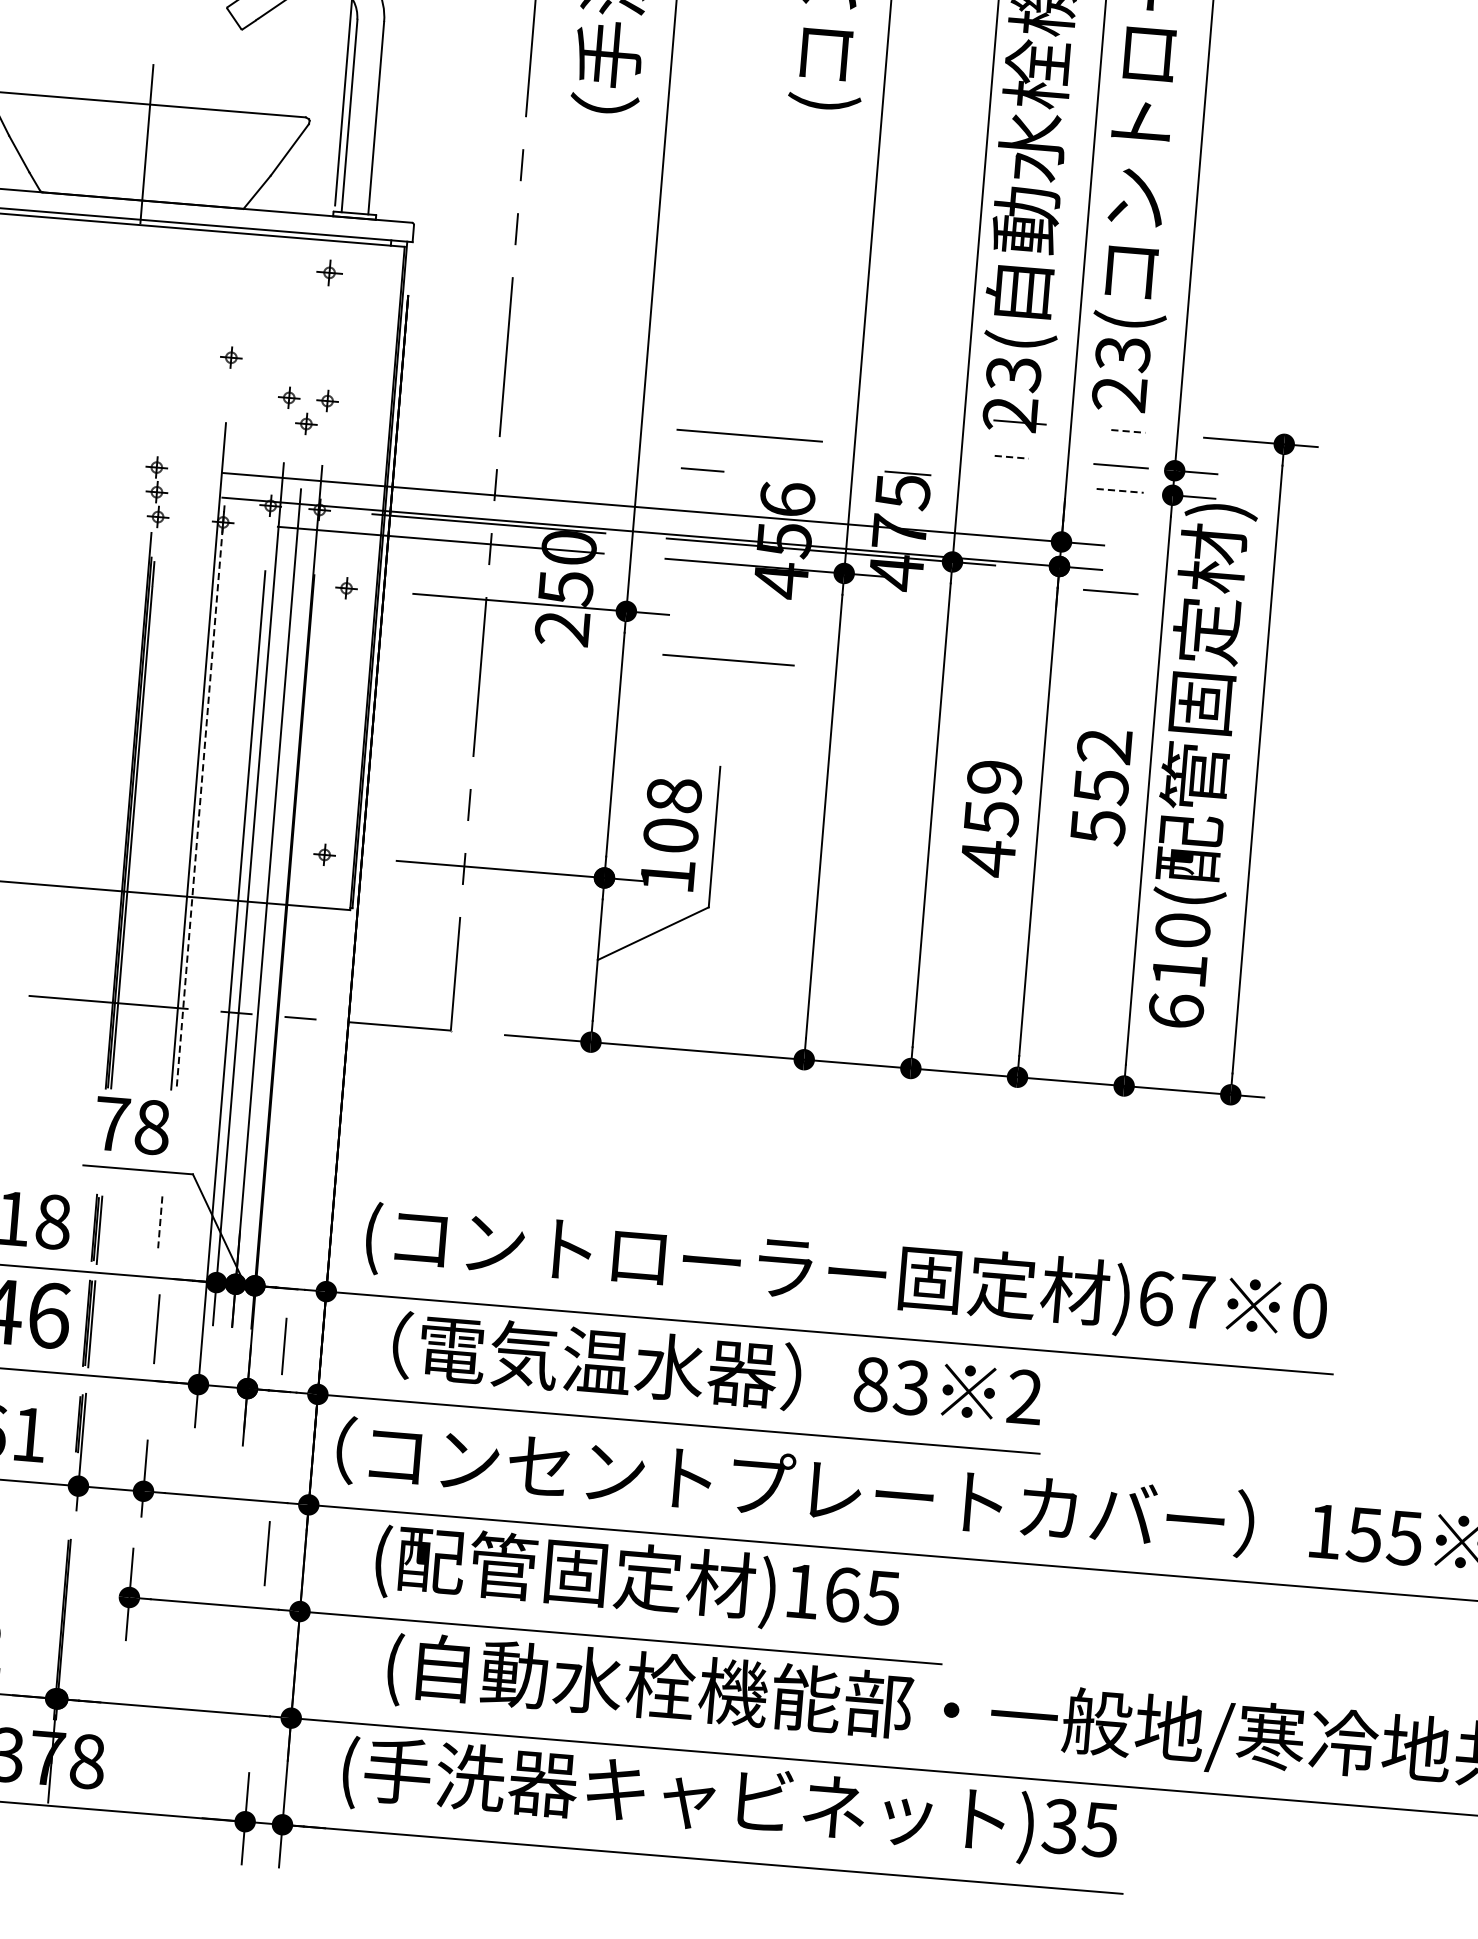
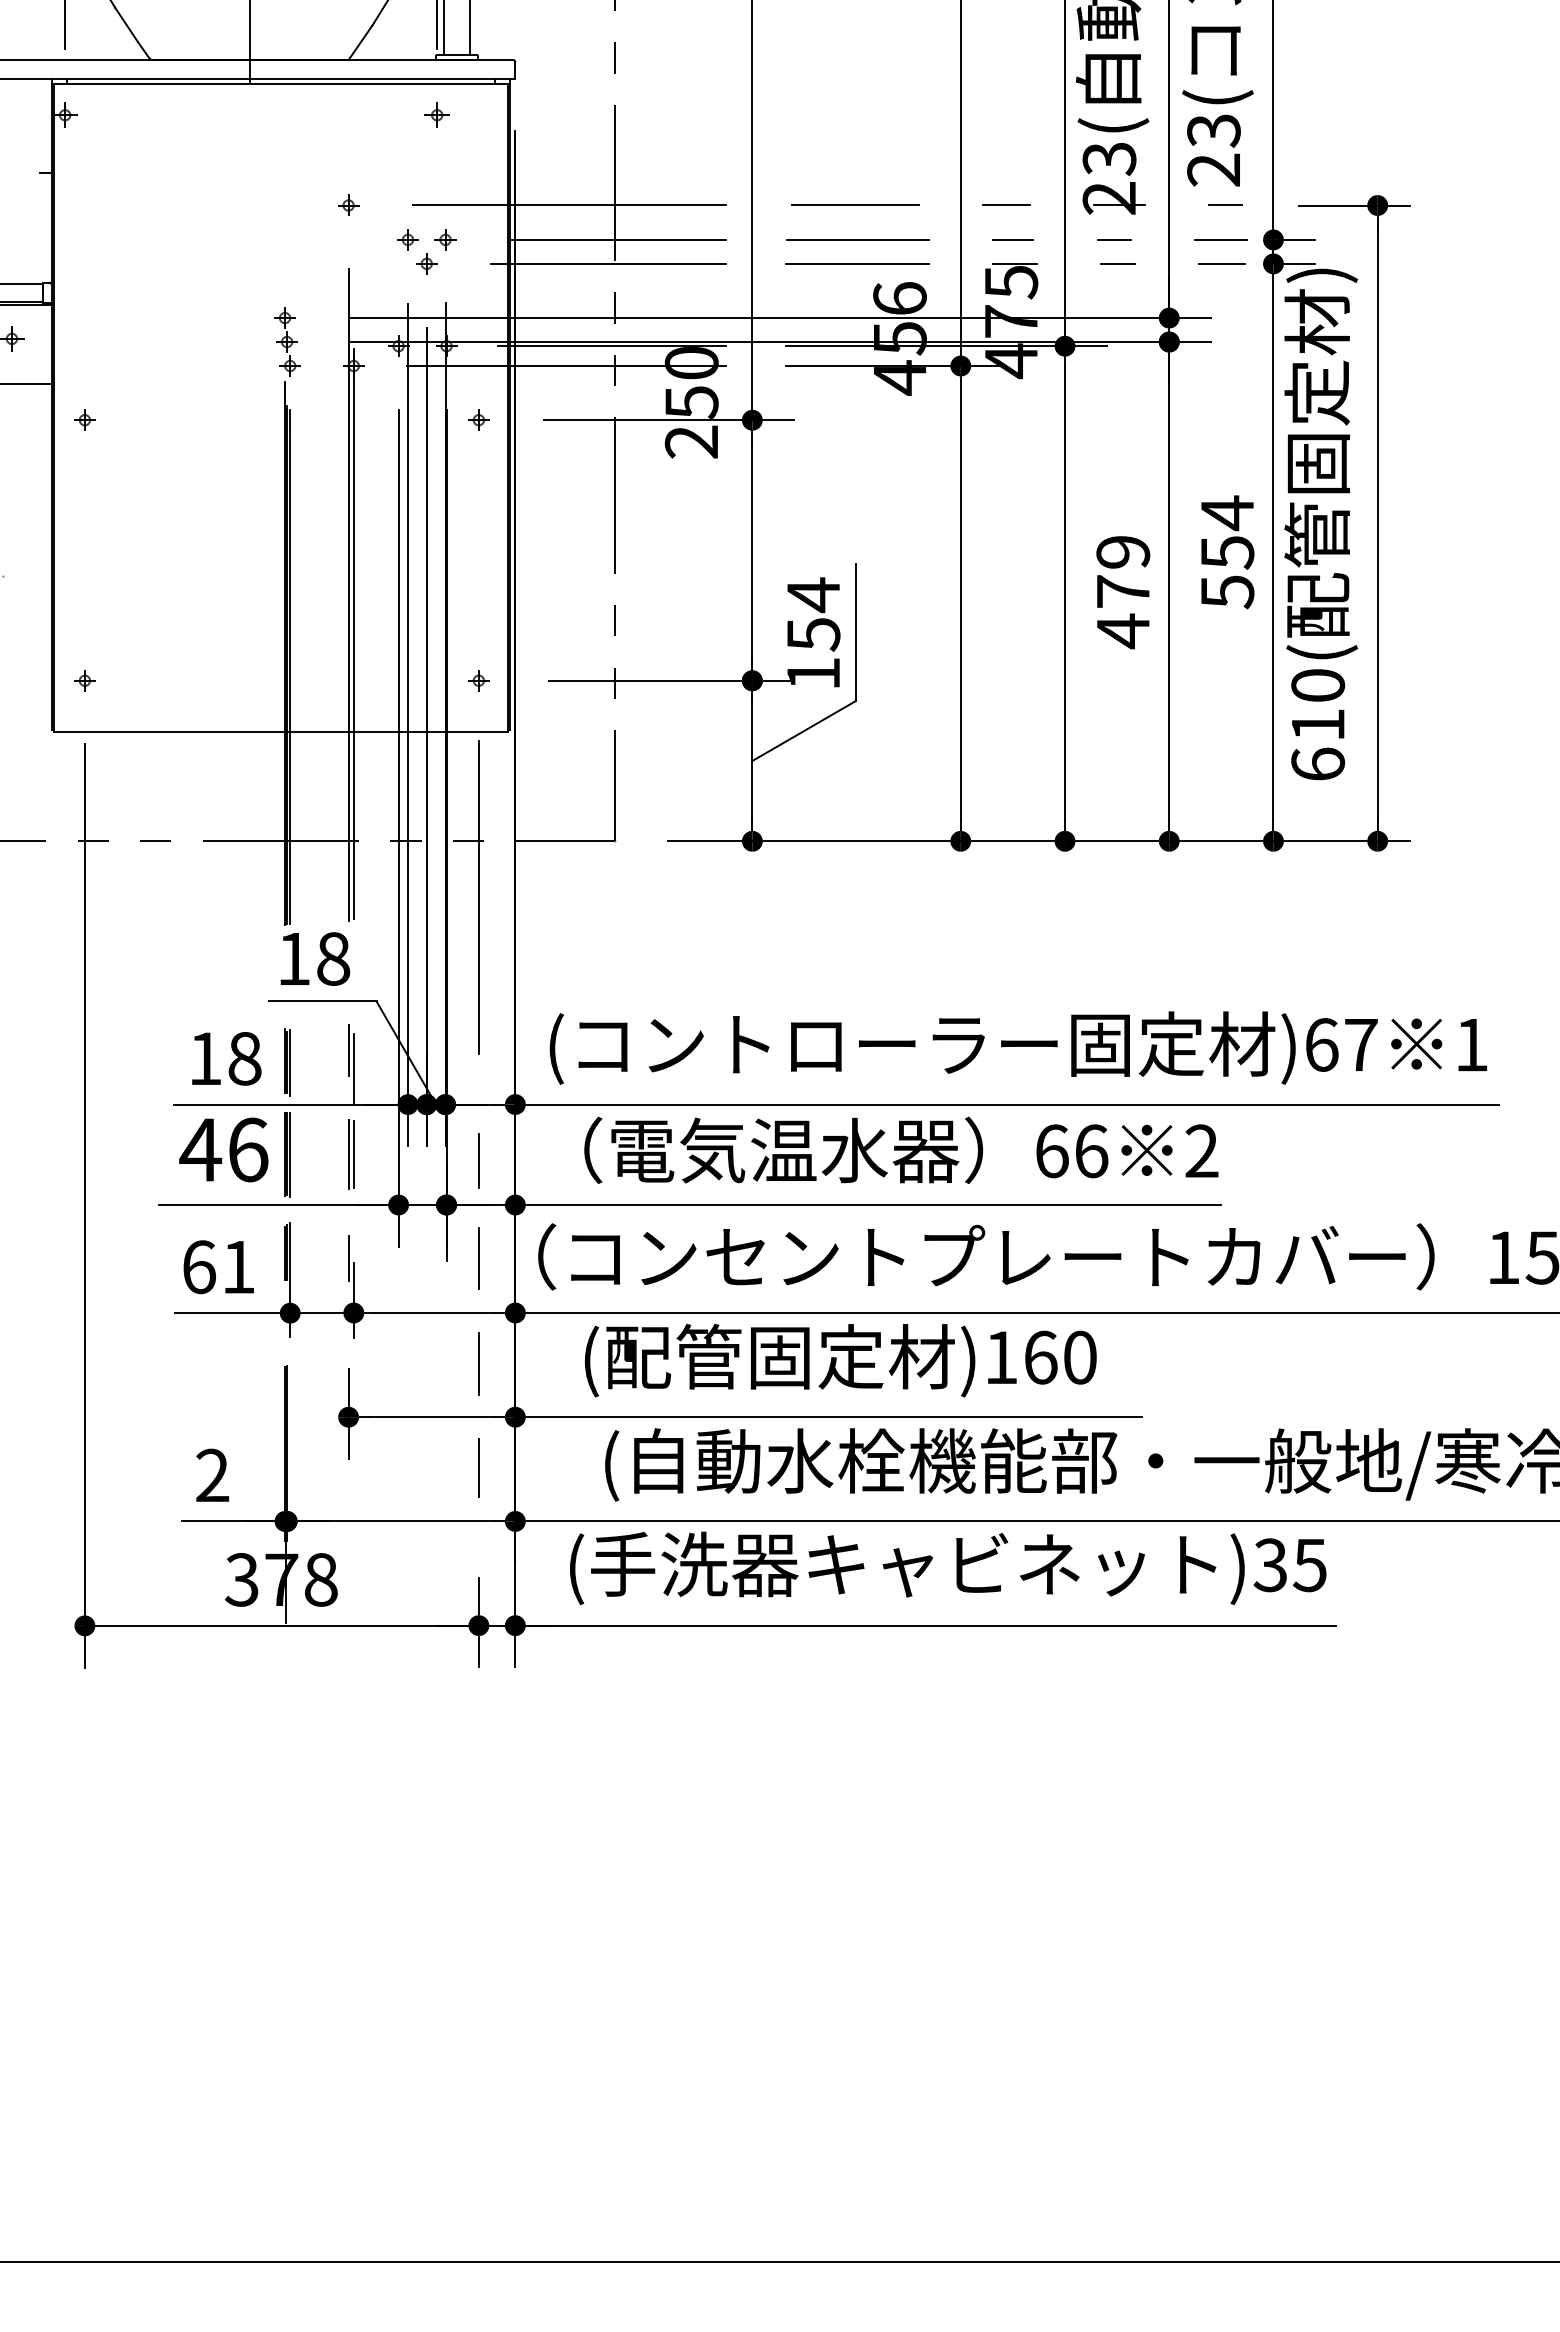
line: (456, 376) -> (568, 205), added
line: (904, 413) -> (1006, 205), added
line: (503, 415) -> (617, 239), added
line: (1128, 431) -> (1225, 205), dashed -> solid
line: (491, 438) -> (607, 263), added
line: (1012, 456) -> (1114, 239), dashed -> solid
line: (747, 459) -> (857, 263), added
line: (702, 469) -> (1012, 239), moved
line: (1013, 481) -> (1117, 263), added
line: (1120, 490) -> (1222, 263), dashed -> solid
line: (1110, 591) -> (1220, 362), removed
line: (728, 659) -> (855, 204), moved
text: (1103, 746) -> (1226, 513), 552 -> 554
line: (200, 796) -> (353, 633), dashed -> solid
text: (672, 815) -> (813, 614), 108 -> 154
text: (991, 818) -> (1123, 592), 459 -> 479
line: (306, 1075) -> (478, 896), added
text: (112, 1123) -> (294, 958), 78 -> 18
line: (160, 1223) -> (348, 1051), dashed -> solid
line: (163, 1241) -> (353, 1068), added
text: (1309, 1310) -> (1471, 1044), 0 -> 1
line: (151, 1328) -> (348, 1154), added
text: (891, 1386) -> (1071, 1151), 83 -> 66
line: (142, 1435) -> (348, 1258), added
line: (275, 1446) -> (478, 1258), added
text: (882, 1597) -> (1079, 1357), )165 -> )160
line: (258, 1659) -> (478, 1467), added

